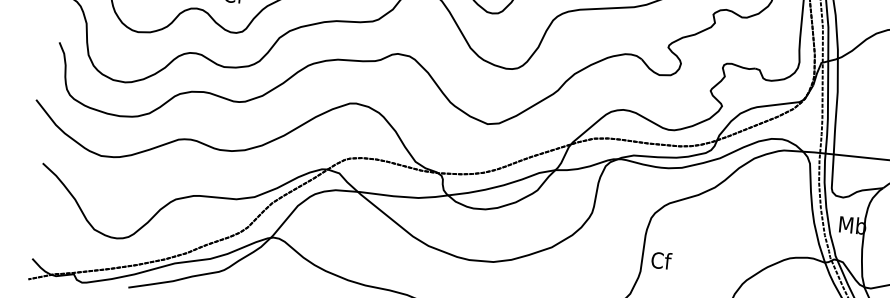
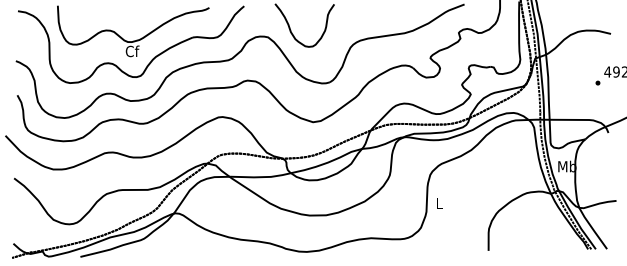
text: (660, 259) -> (439, 202), Cf -> L

